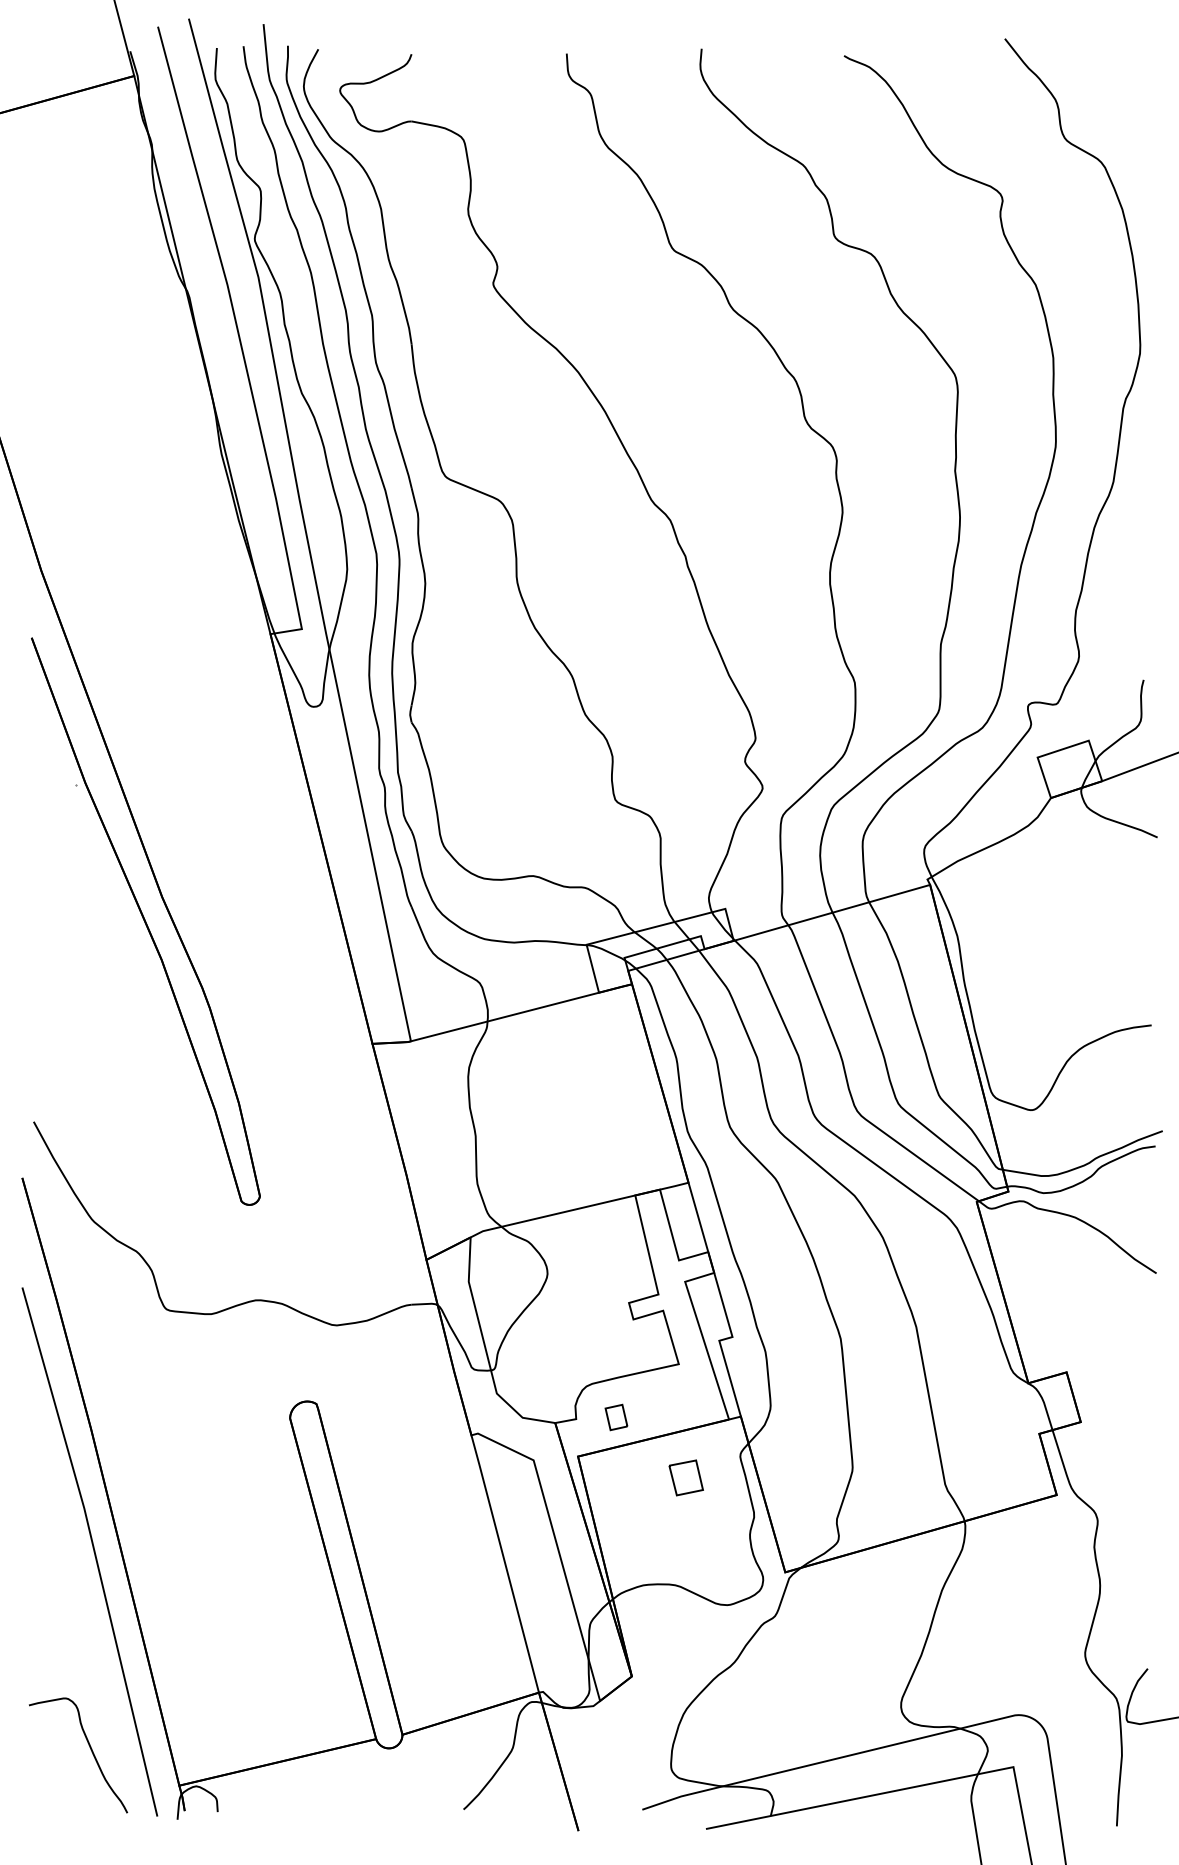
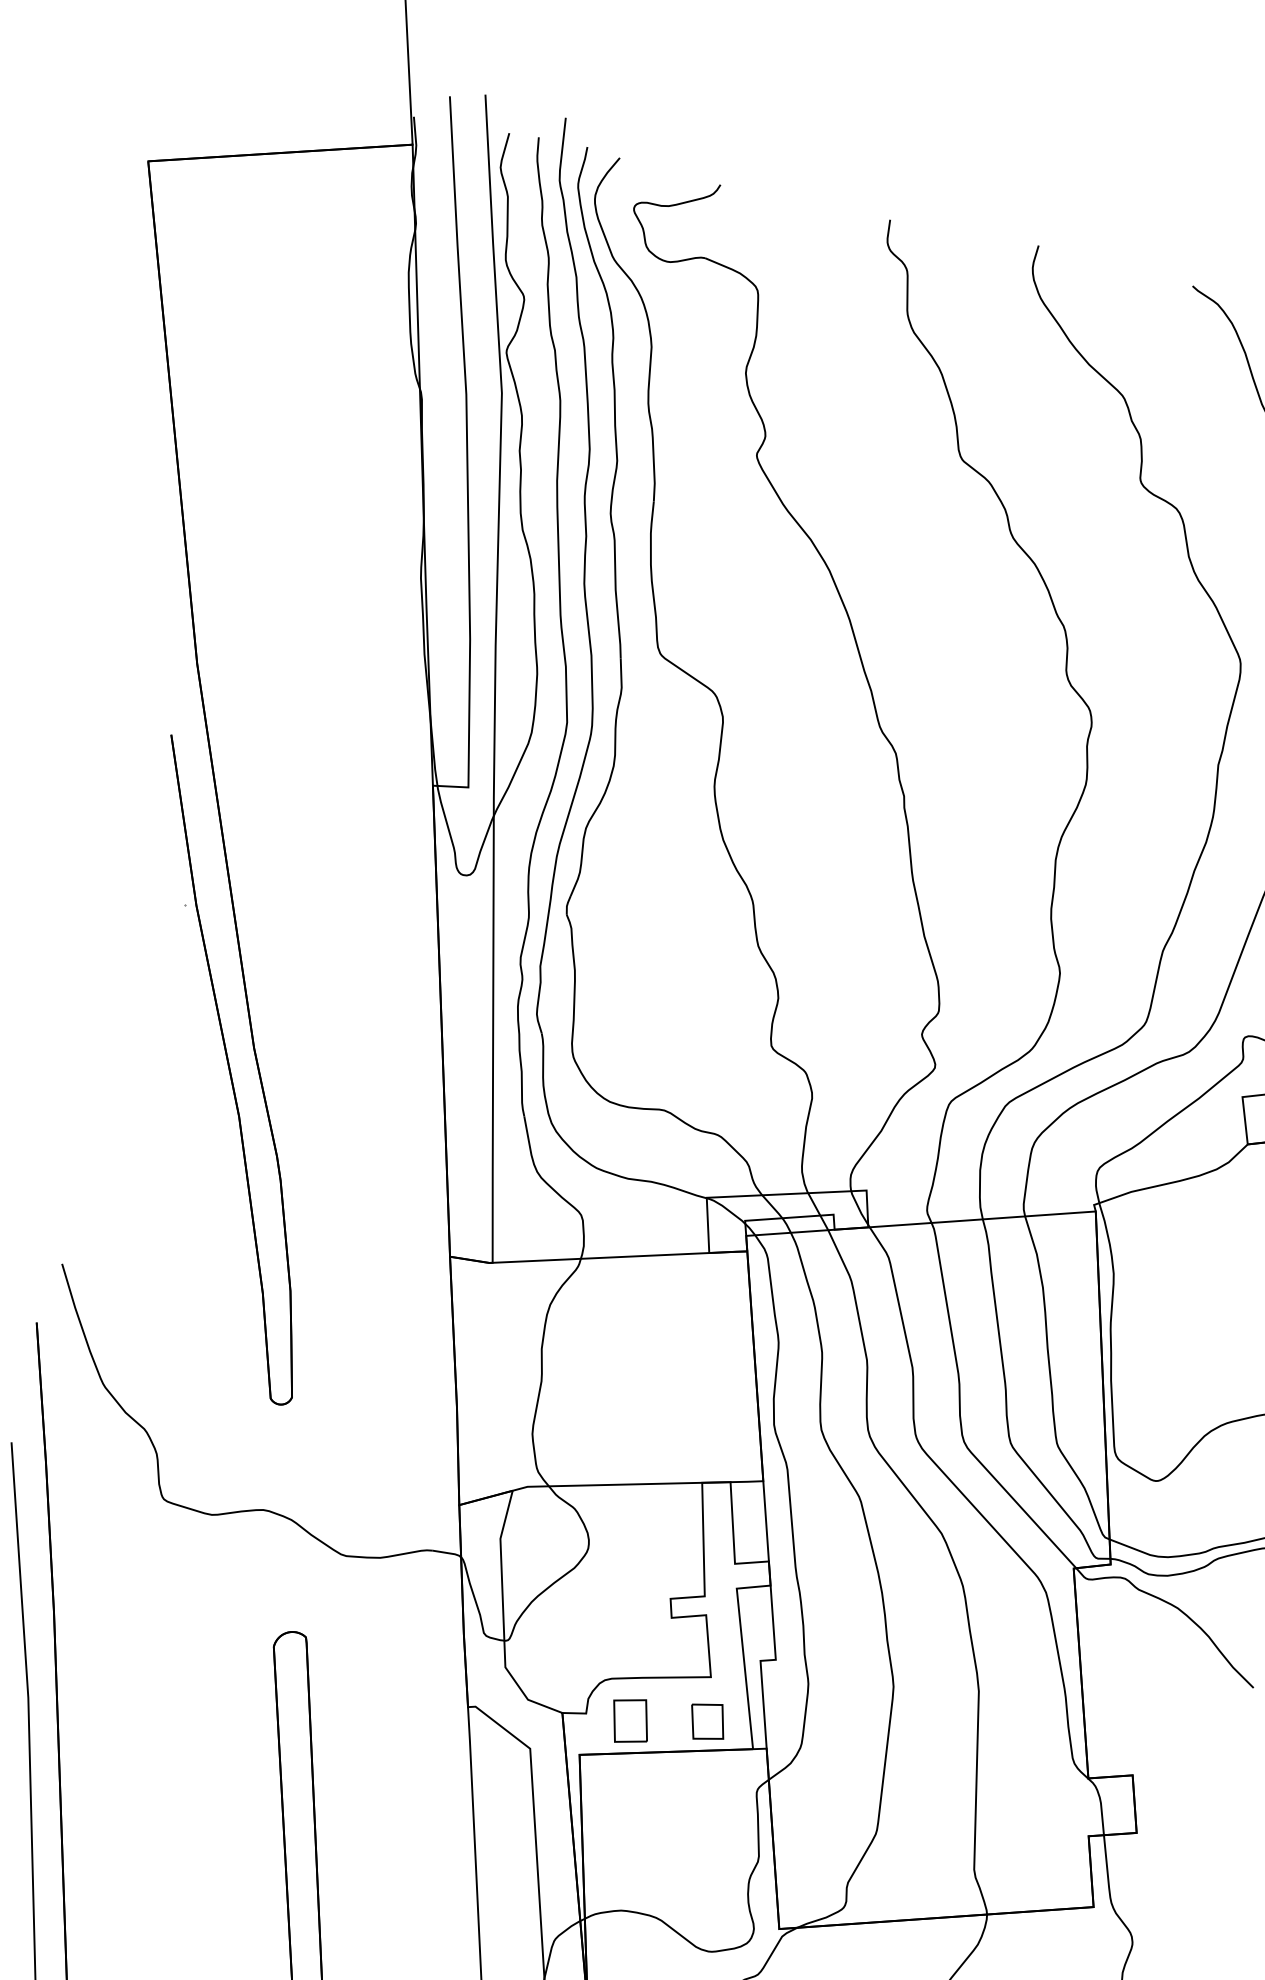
part: (616, 1417) -> (630, 1721), size x1.67
part: (685, 1477) -> (706, 1721), moved

